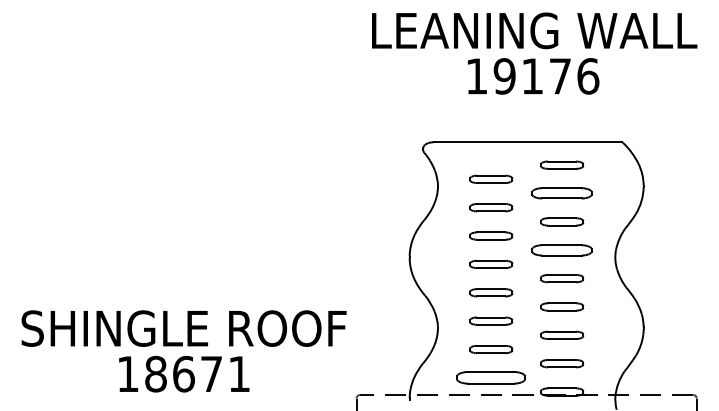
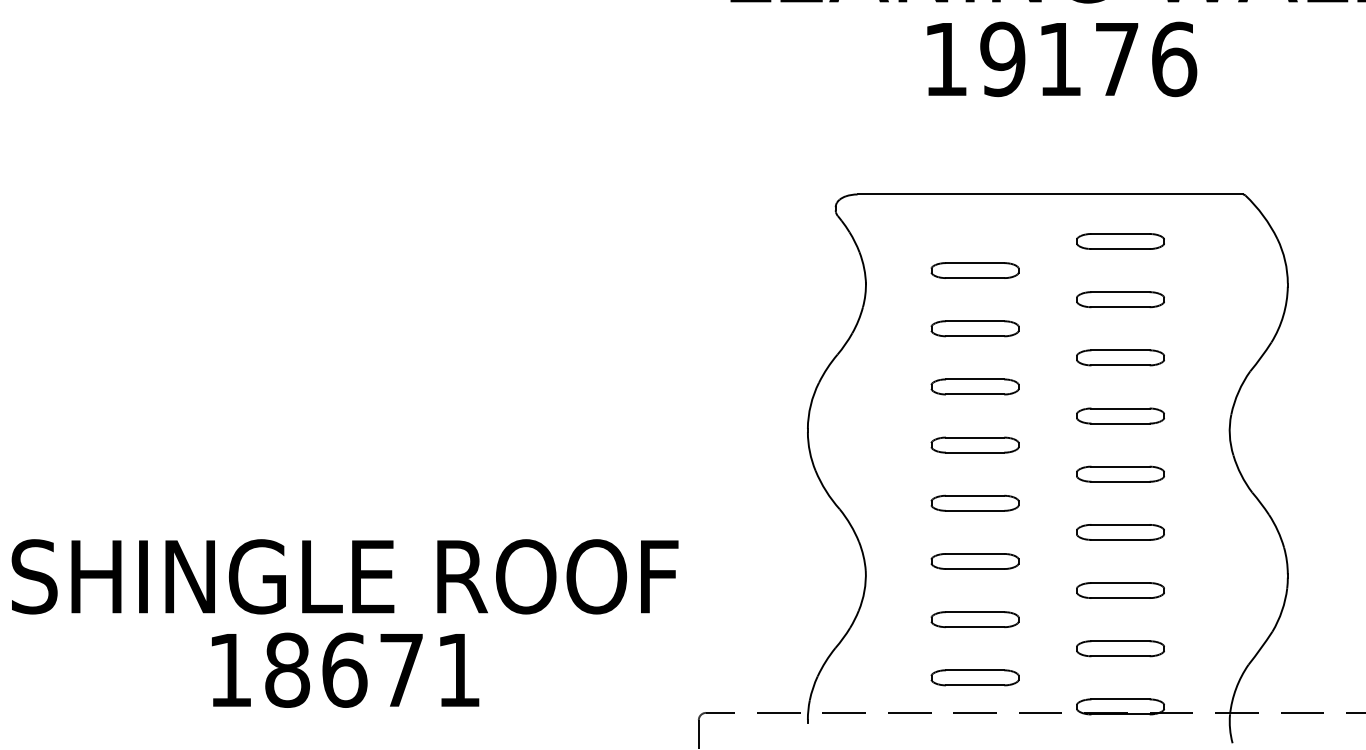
part: (562, 193) -> (1121, 299), size x0.71
part: (562, 249) -> (1121, 414), size x0.71
part: (491, 377) -> (975, 677), size x0.62

